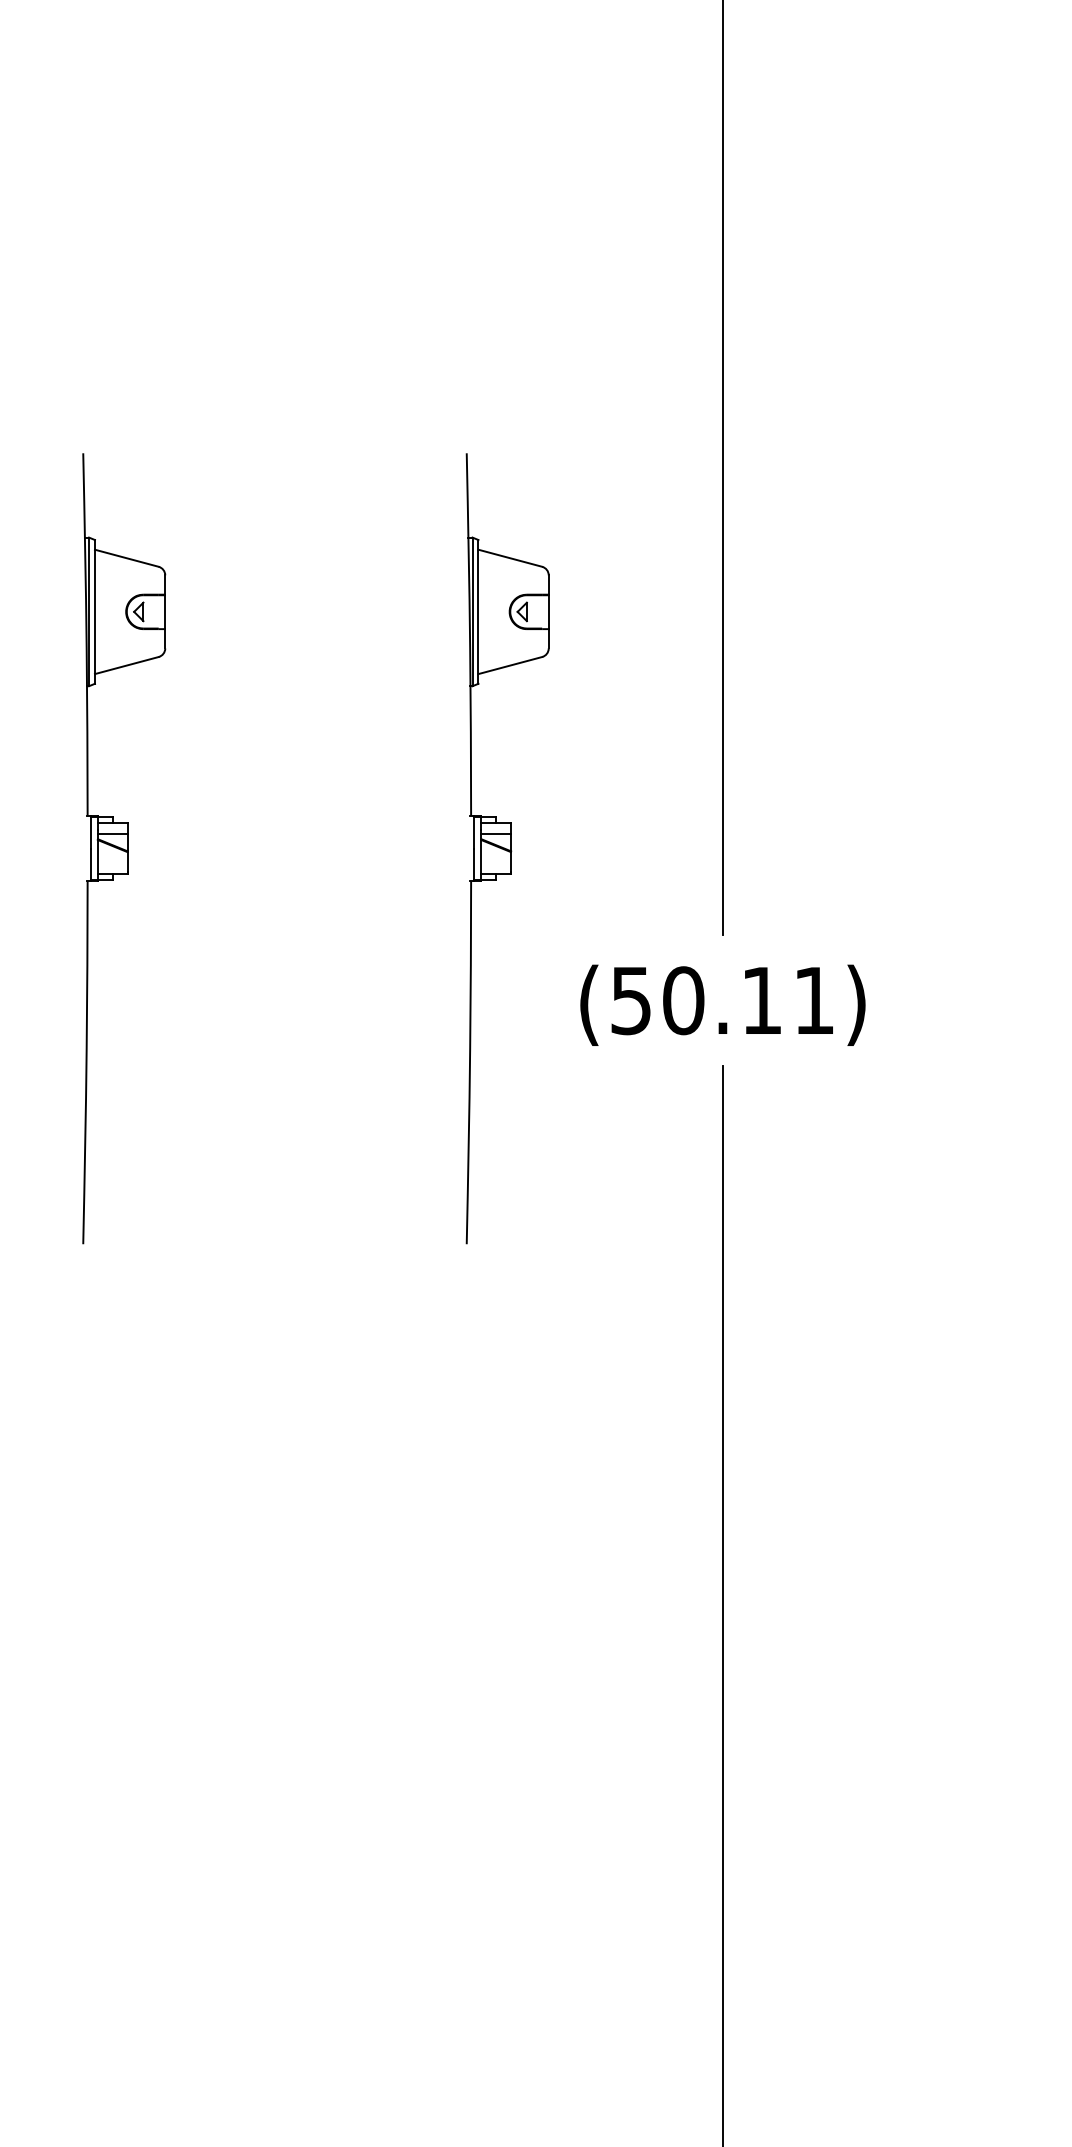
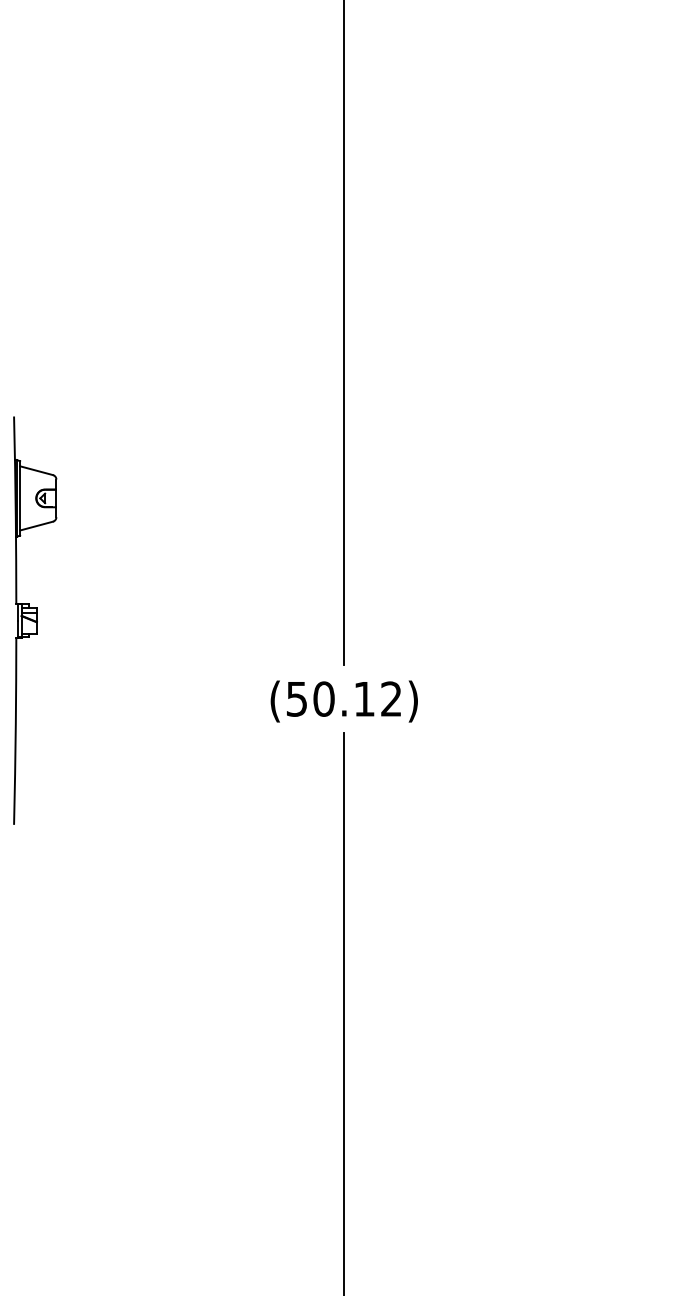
part: (508, 848) -> (233, 620), removed
text: (814, 999) -> (391, 698), (50.11) -> (50.12)

